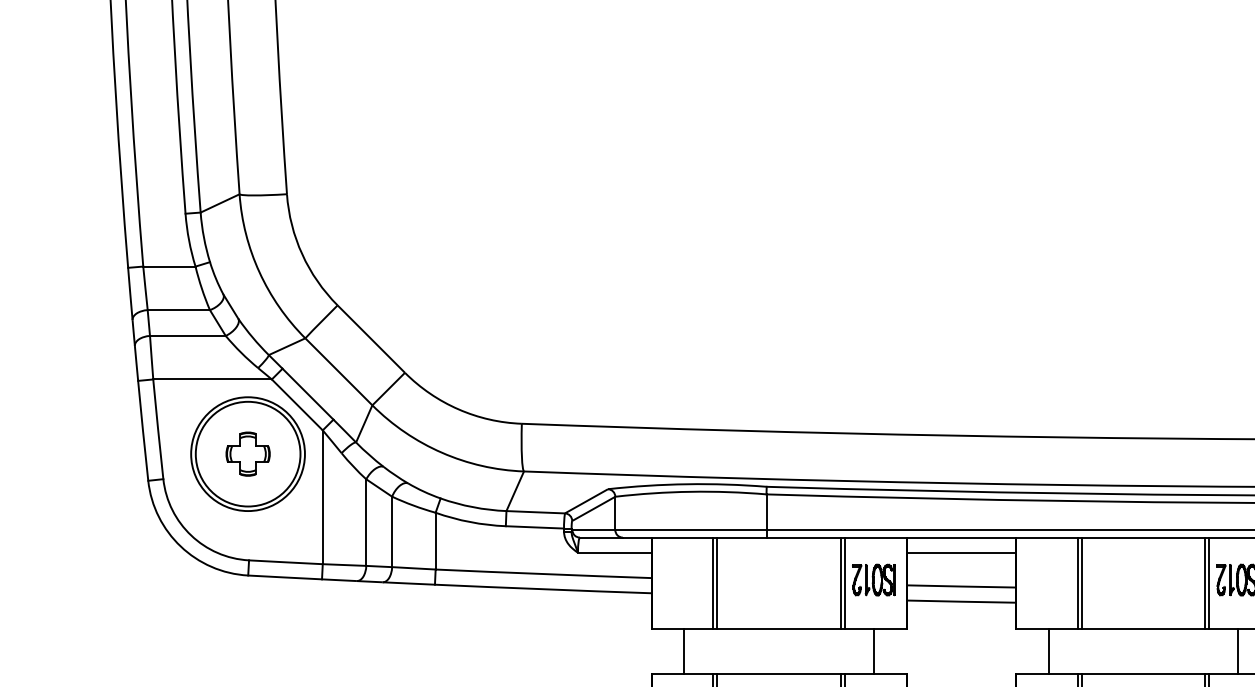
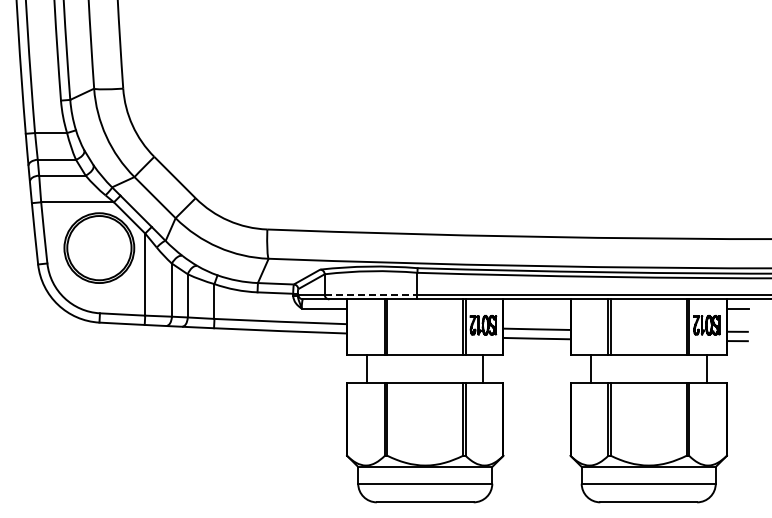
part: (248, 454) -> (99, 248), removed
line: (691, 529) -> (371, 294), solid -> dashed
line: (960, 552) -> (536, 308), removed

